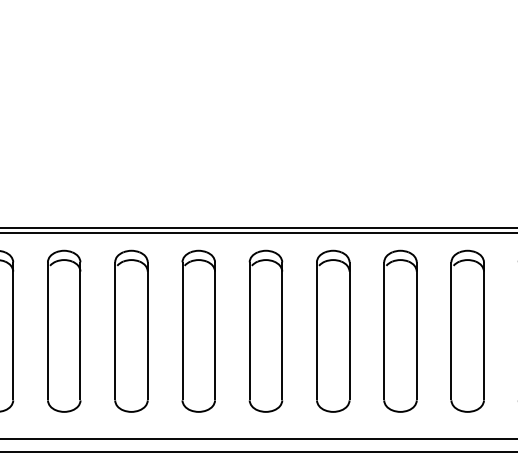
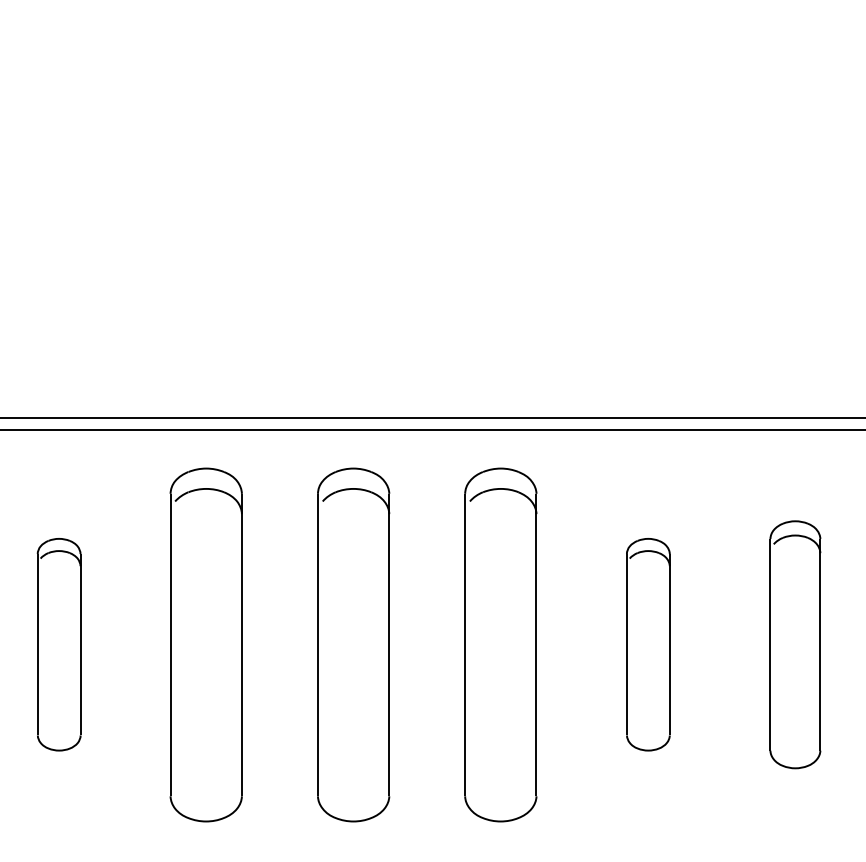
part: (64, 330) -> (59, 643), size x0.6
part: (333, 330) -> (648, 643), size x0.6
part: (400, 330) -> (795, 643), size x0.7

